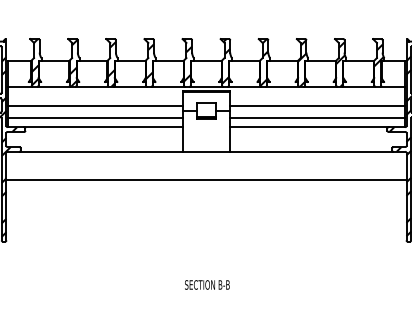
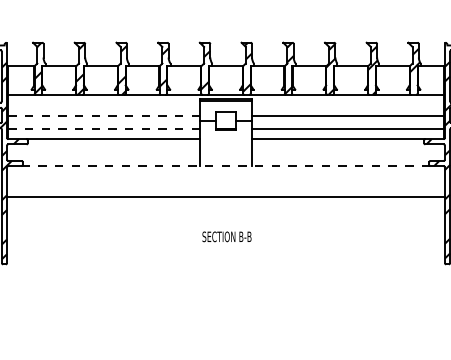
line: (95, 105) -> (104, 115), solid -> dashed
line: (95, 117) -> (104, 128), solid -> dashed
line: (206, 152) -> (226, 166), solid -> dashed
text: (206, 284) -> (226, 236), moved

